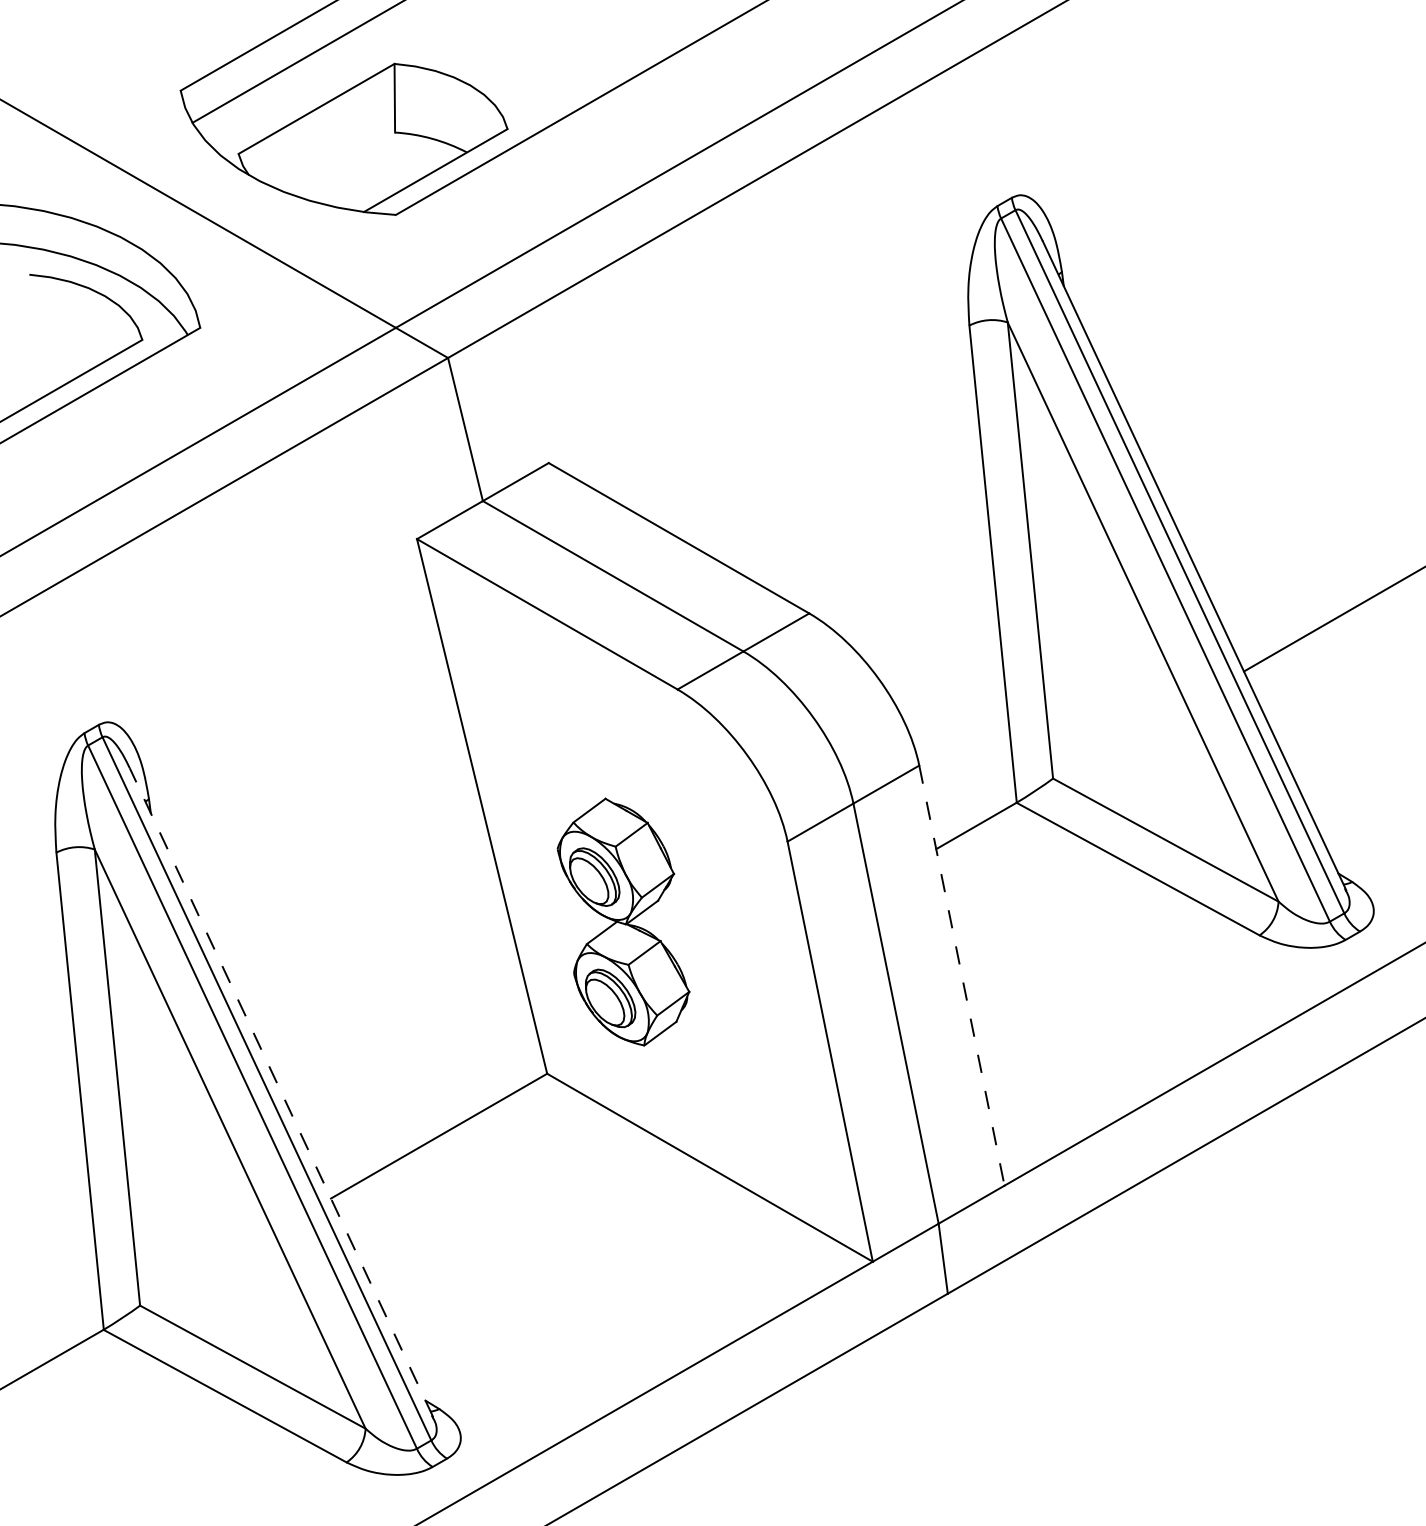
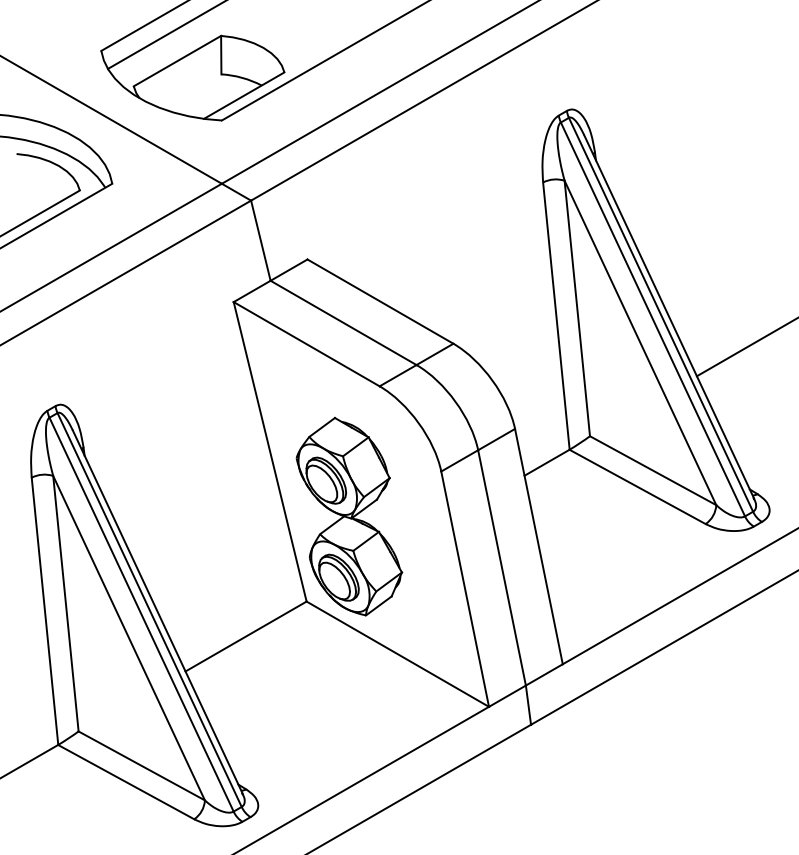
part: (623, 921) -> (349, 516), size x1.43
line: (962, 977) -> (539, 547), dashed -> solid
line: (280, 1093) -> (157, 612), dashed -> solid

